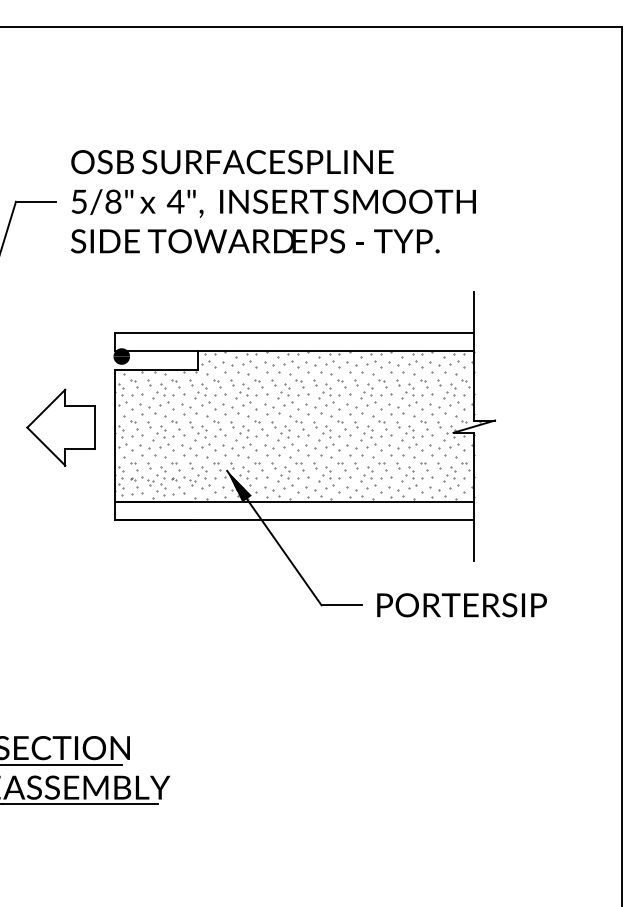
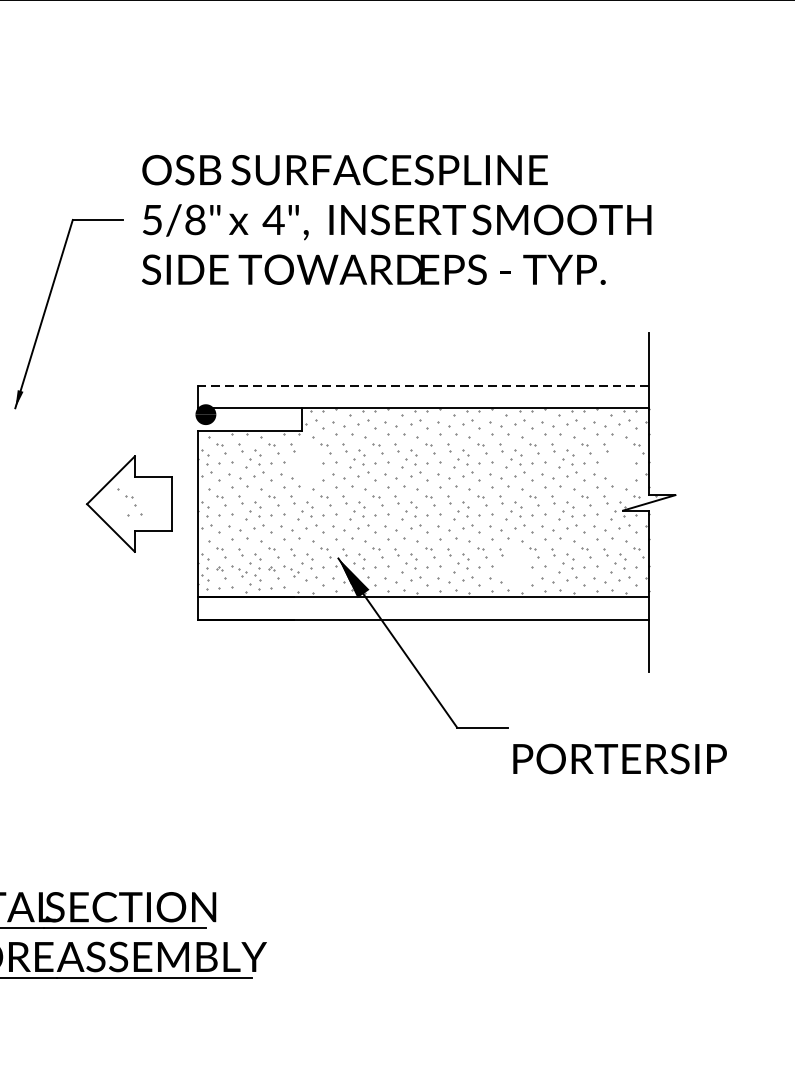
line: (294, 333) -> (423, 385), solid -> dashed
part: (202, 394) -> (307, 462), removed
part: (451, 394) -> (620, 462), removed
part: (61, 426) -> (130, 502), added
part: (368, 477) -> (516, 566), removed
text: (461, 605) -> (619, 759), moved

